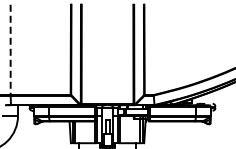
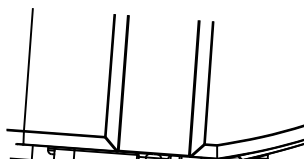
line: (10, 50) -> (28, 70), dashed -> solid

